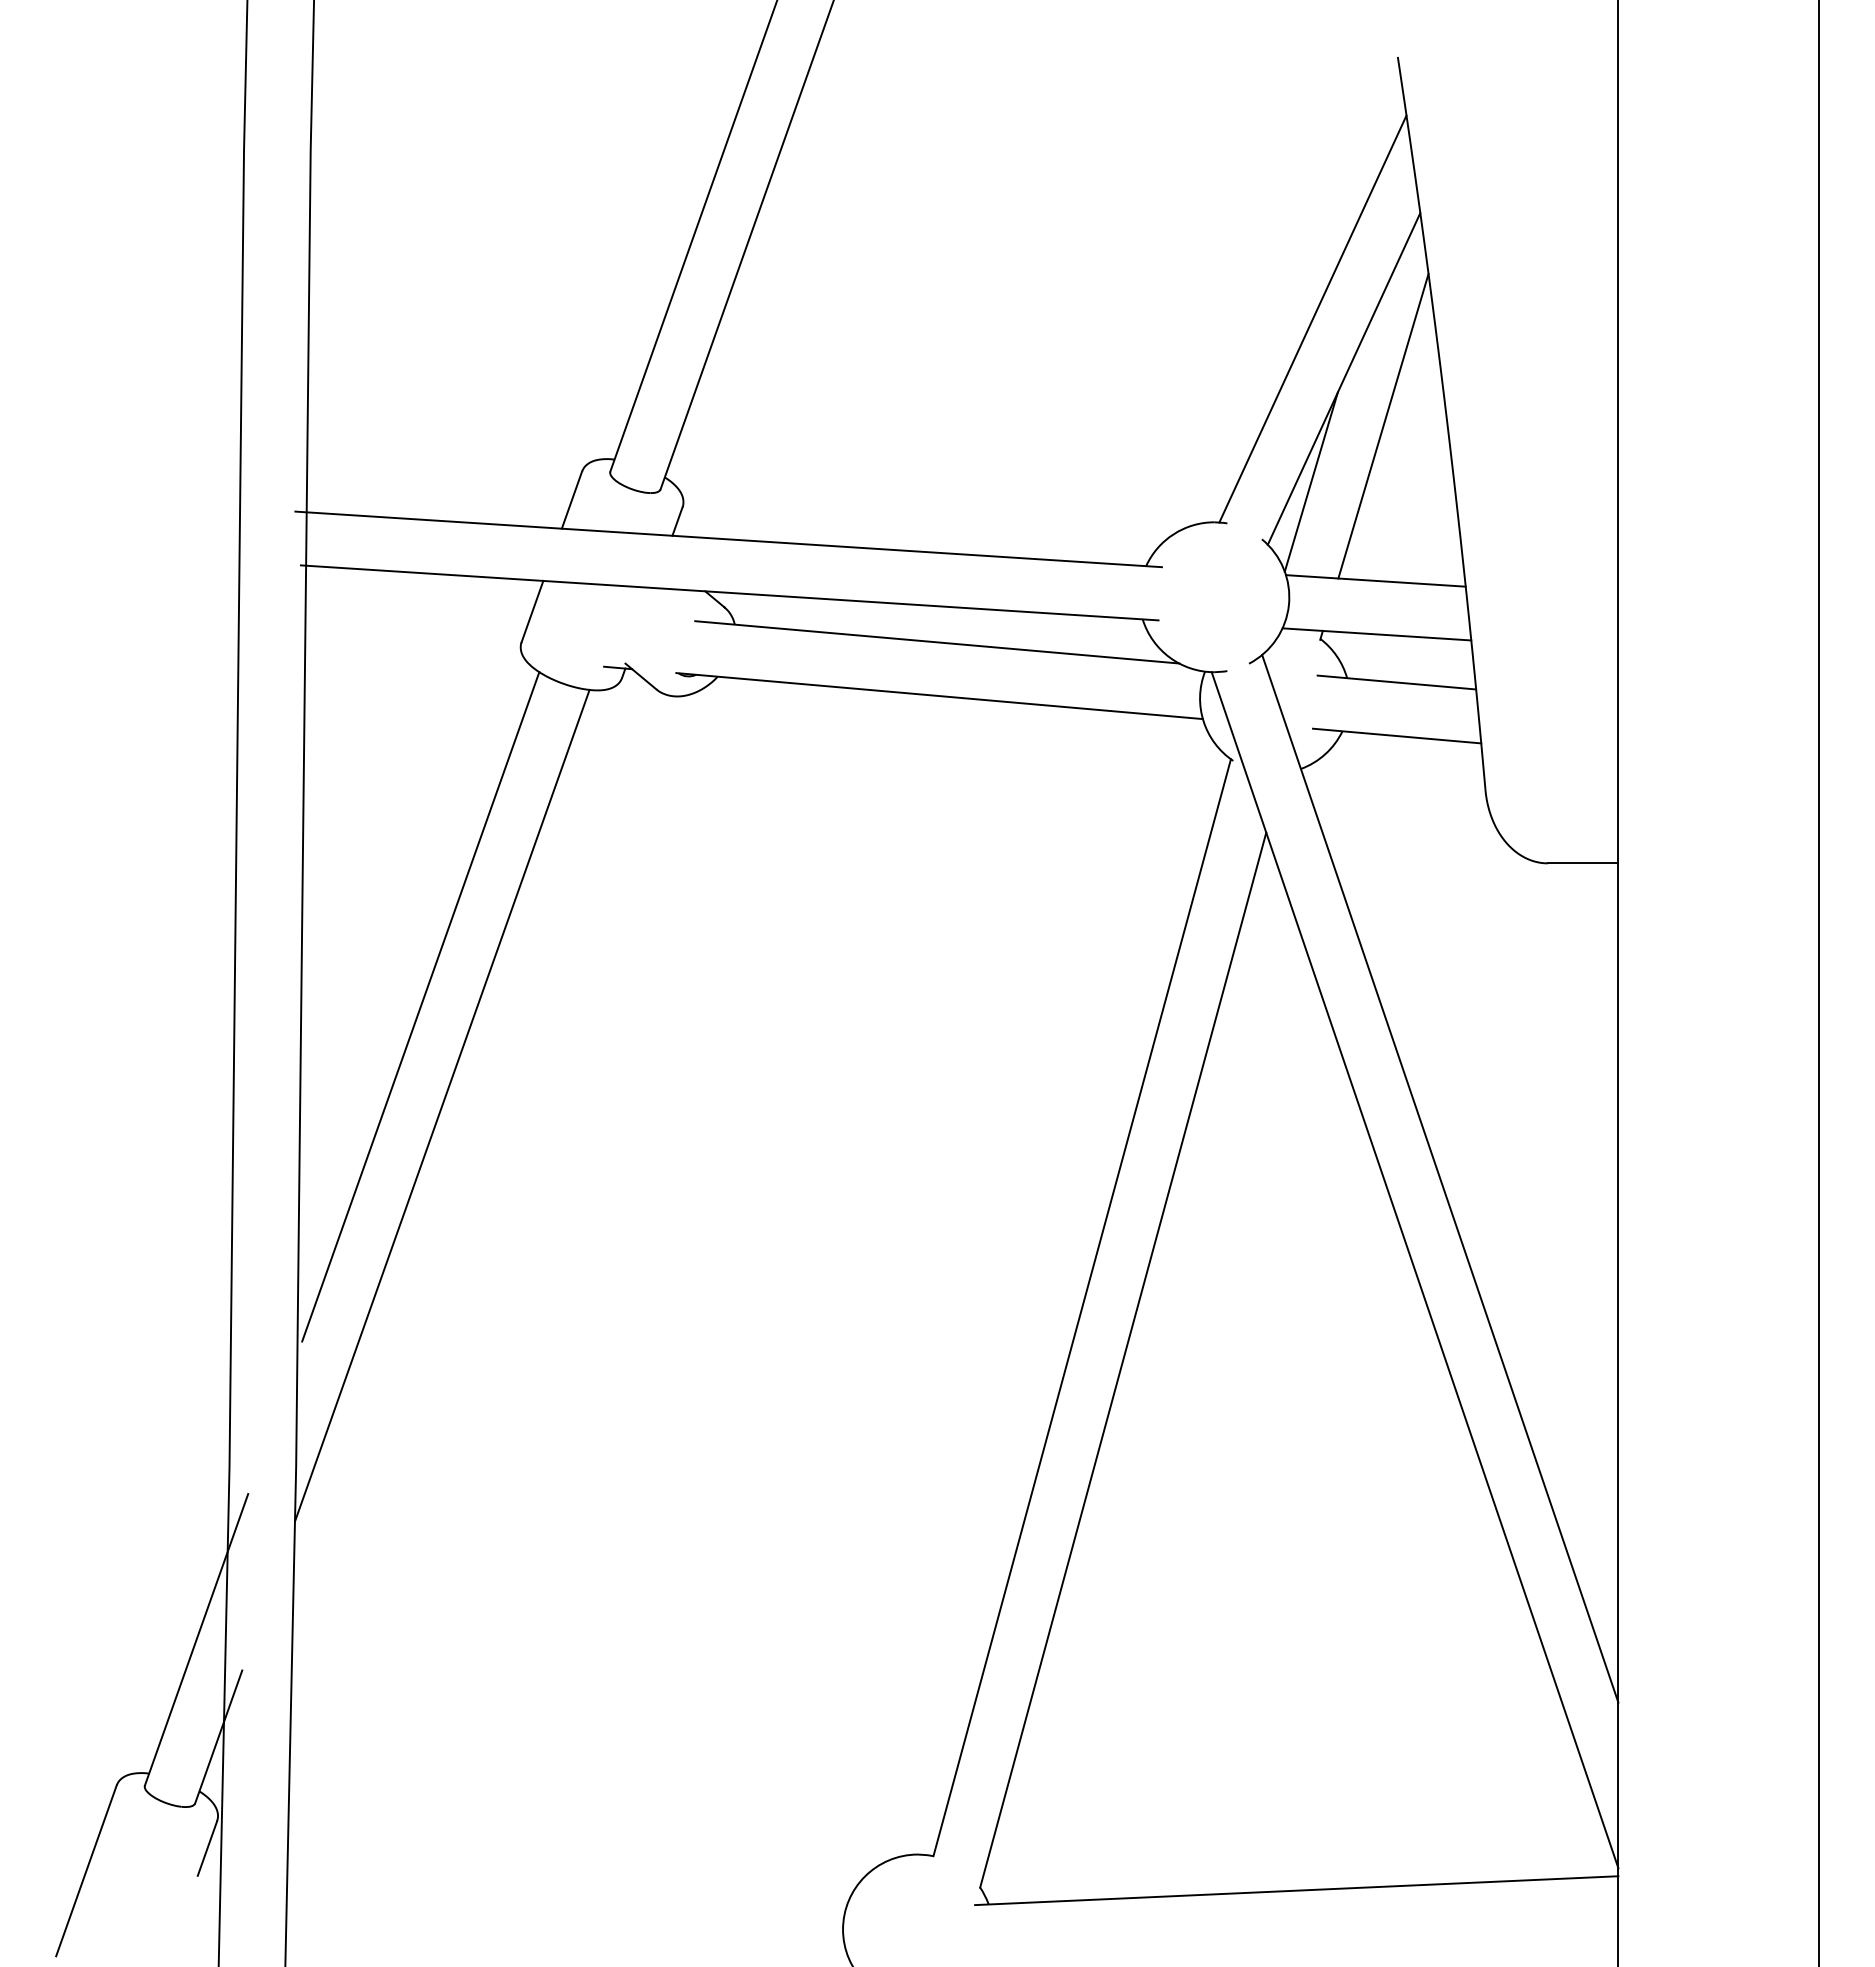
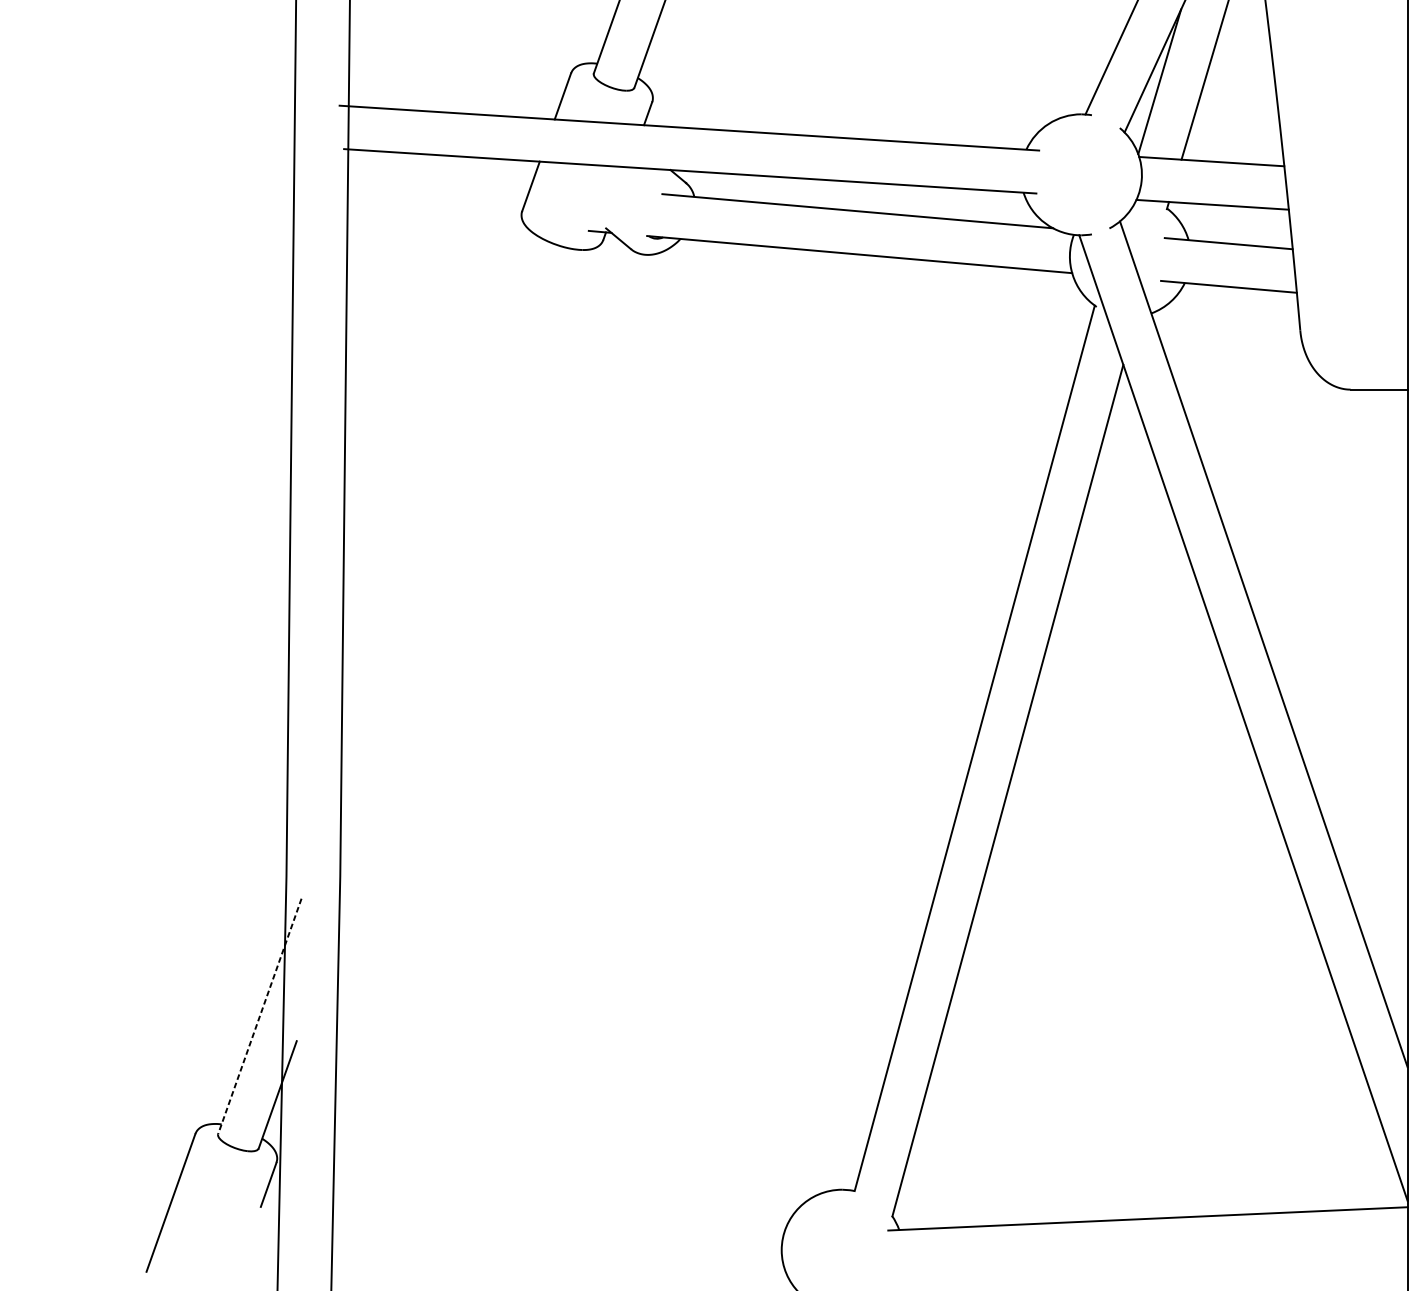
line: (420, 1006) -> (440, 505), removed
line: (442, 1104) -> (458, 584), removed
line: (196, 1639) -> (259, 1016), solid -> dashed

